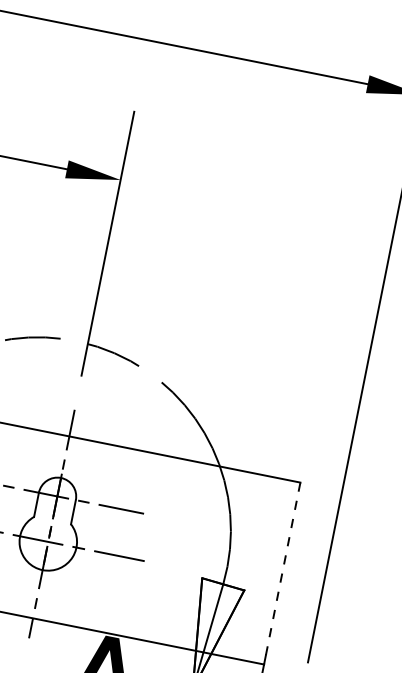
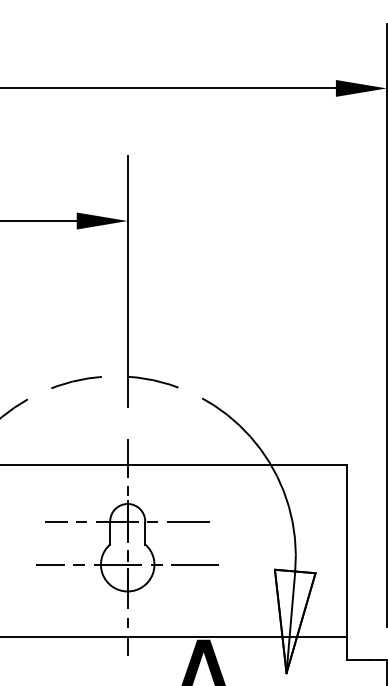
line: (283, 568) -> (347, 546), dashed -> solid

